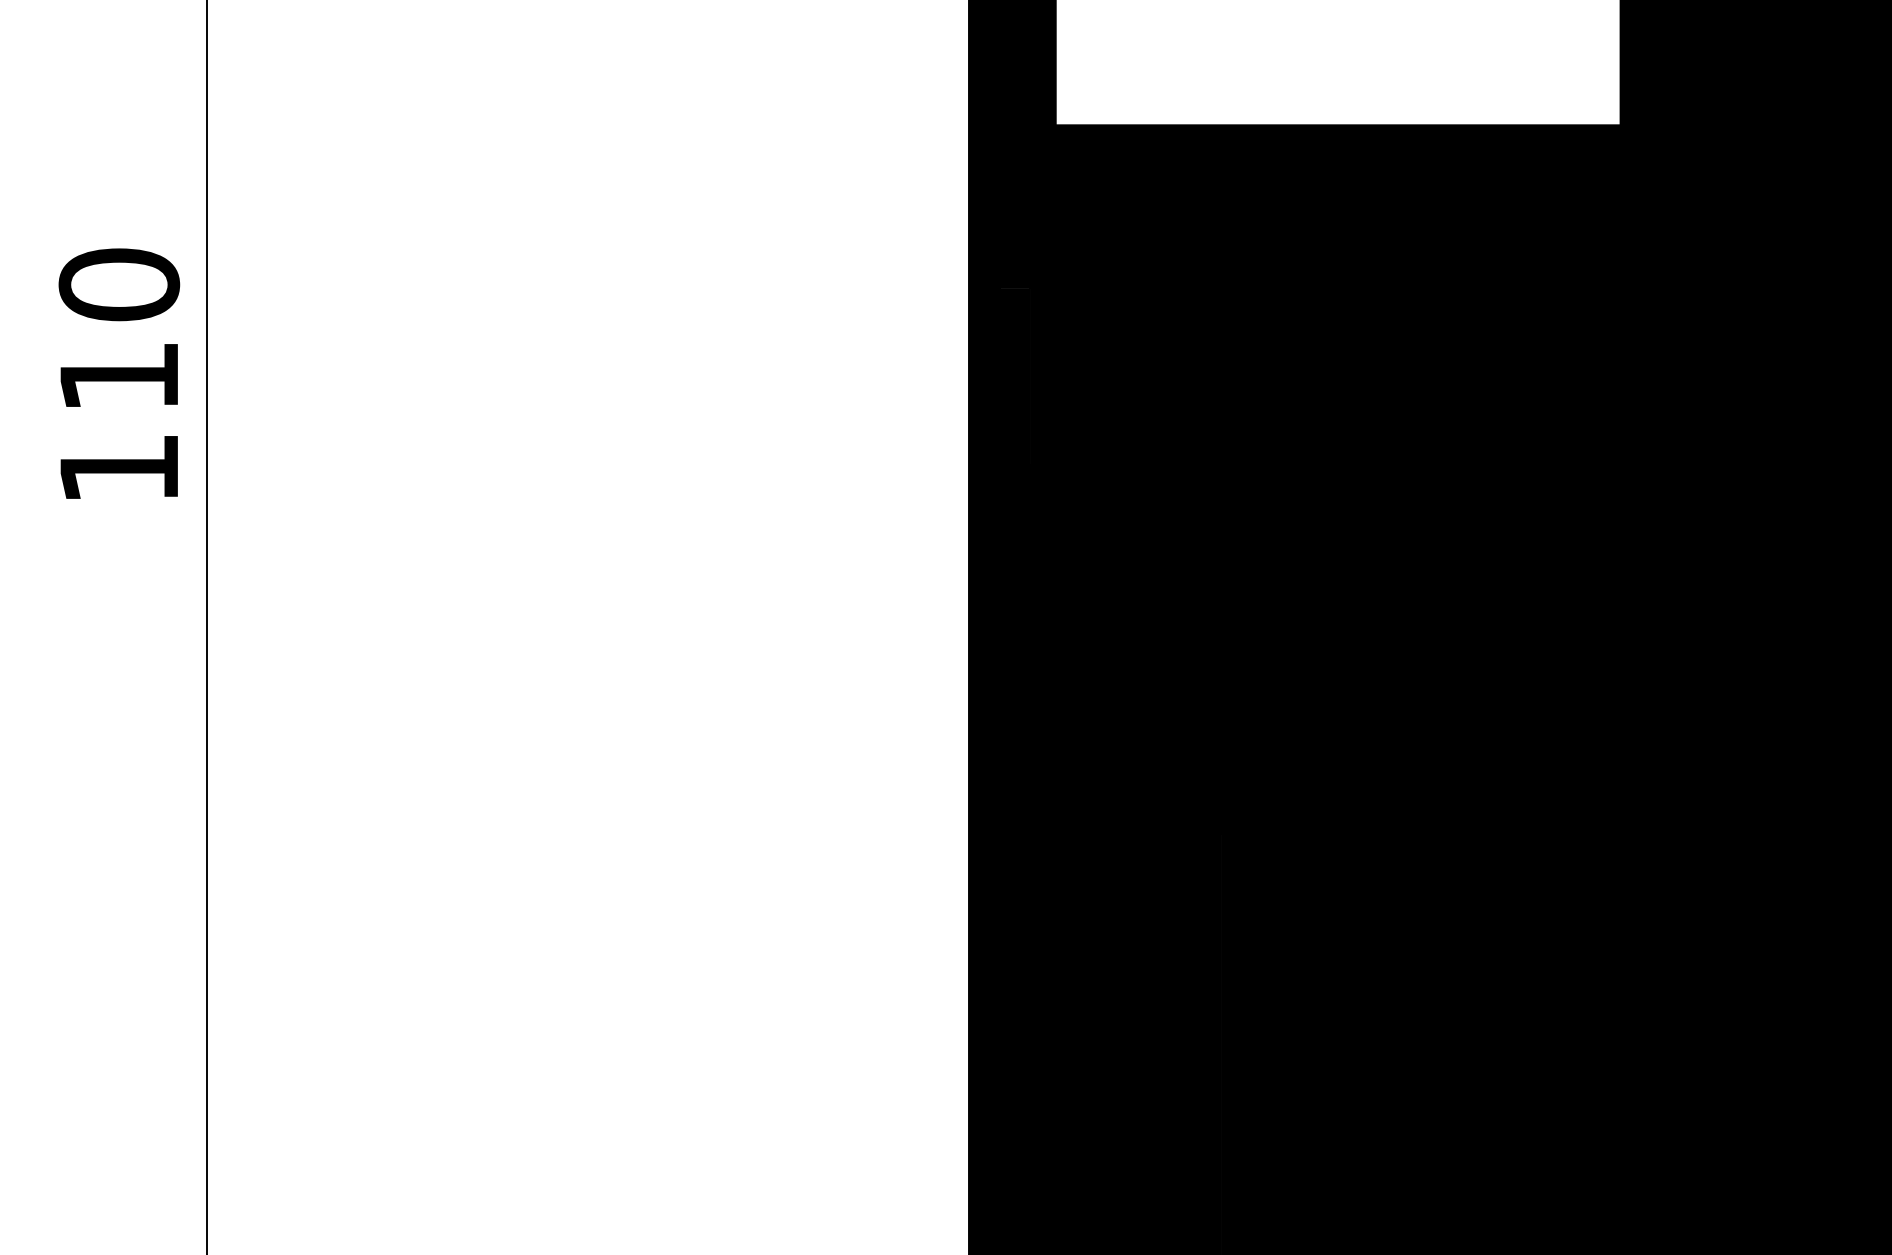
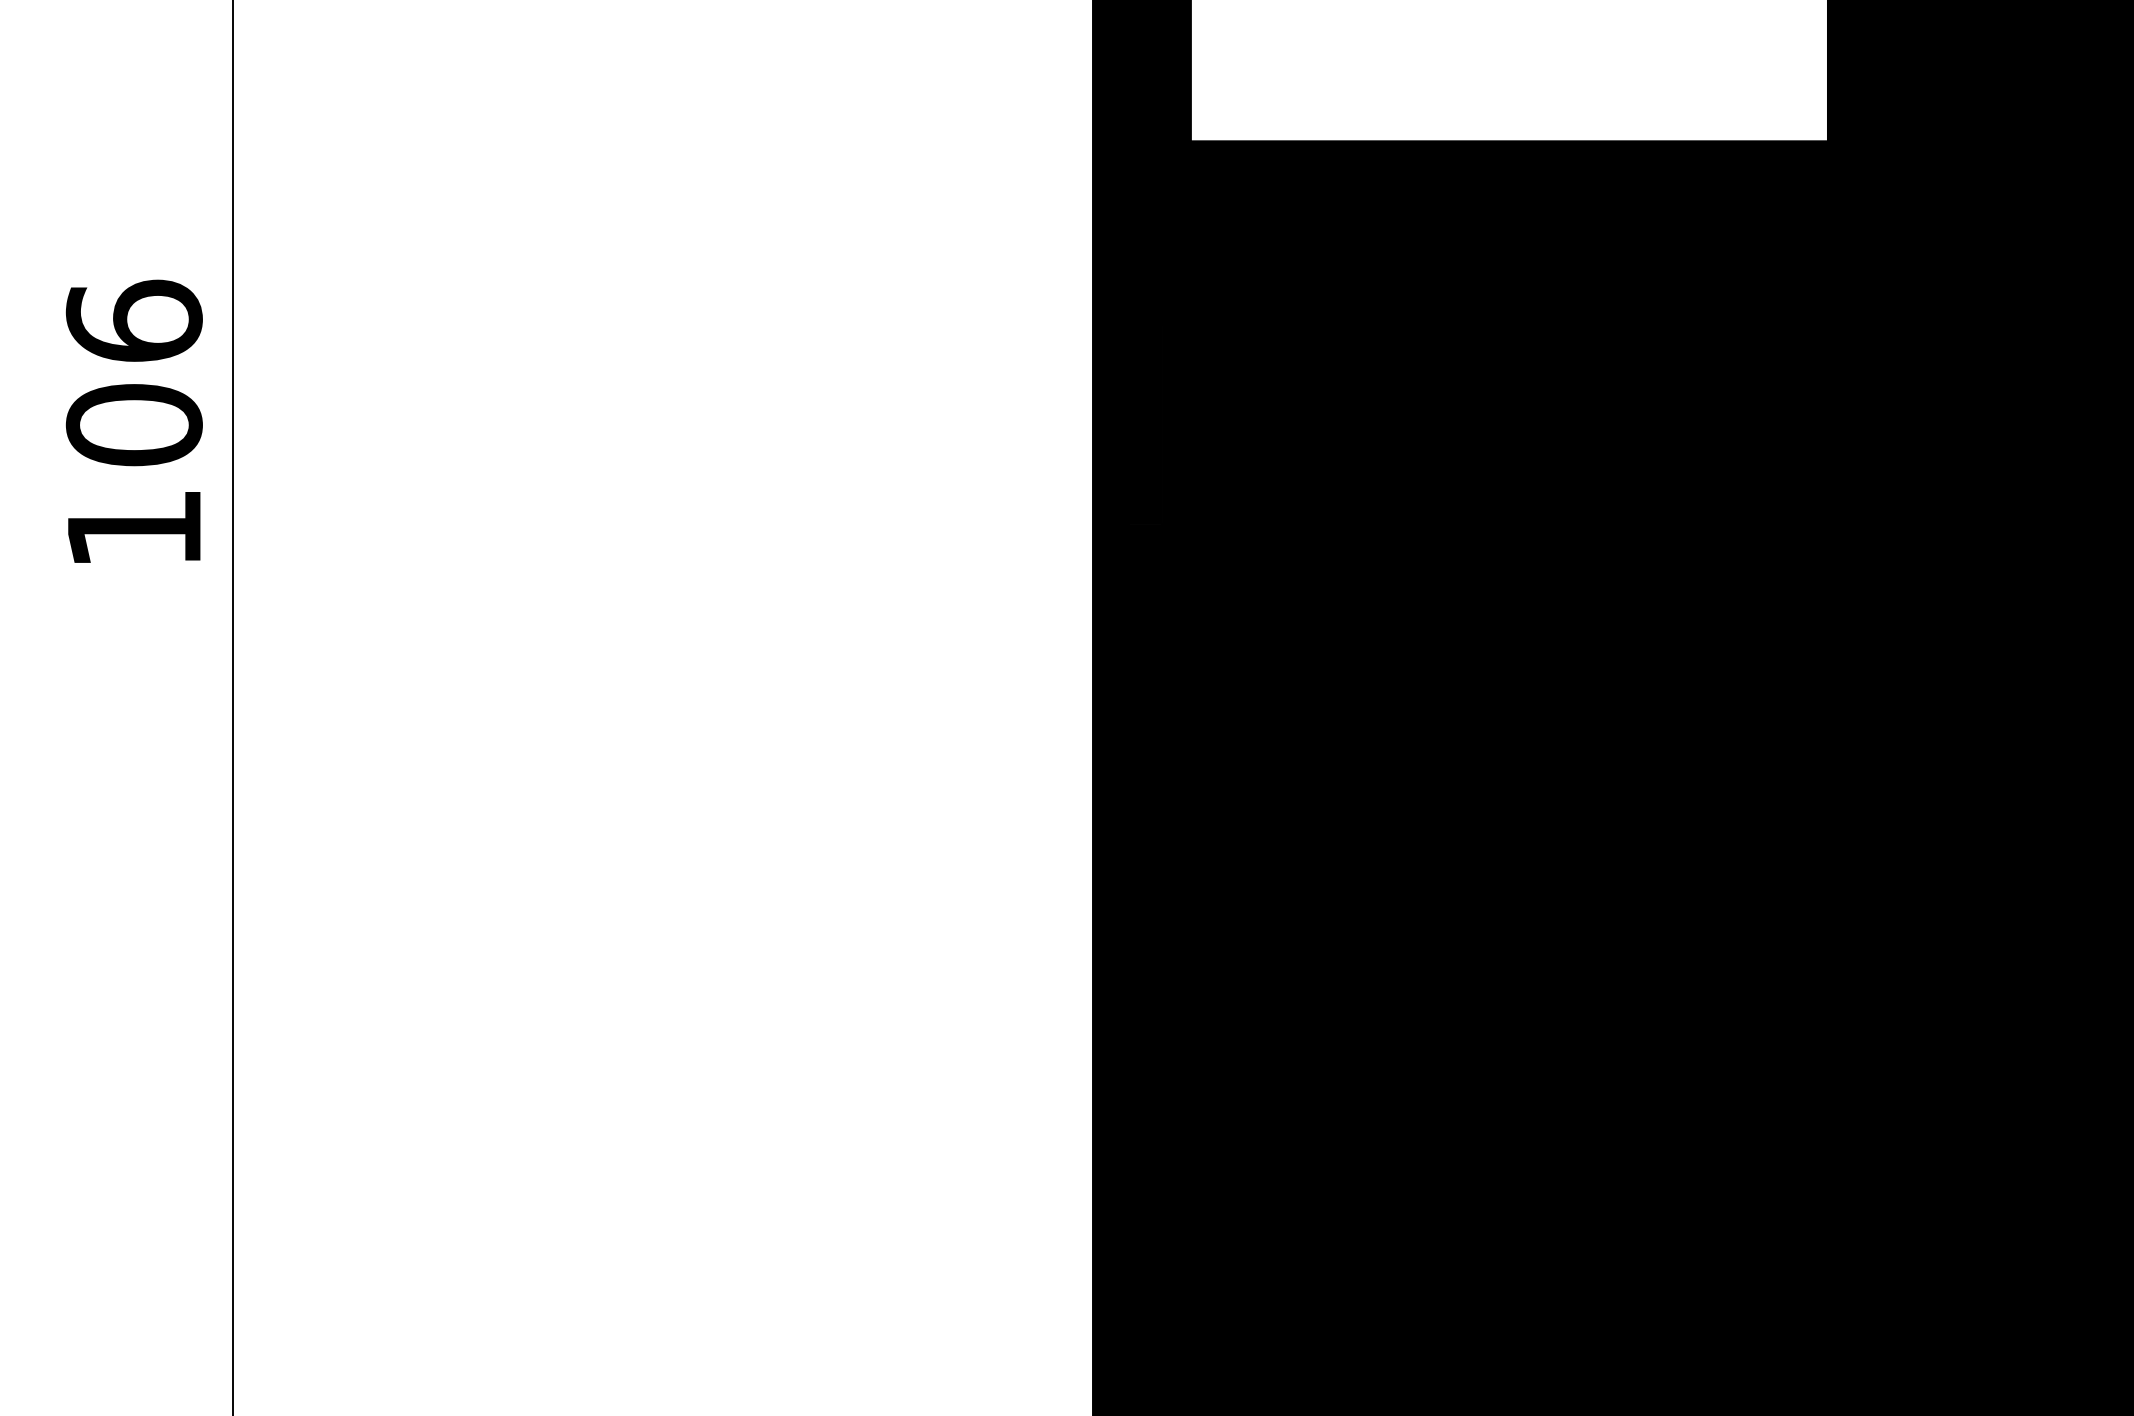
text: (119, 330) -> (134, 372), 110 -> 106

